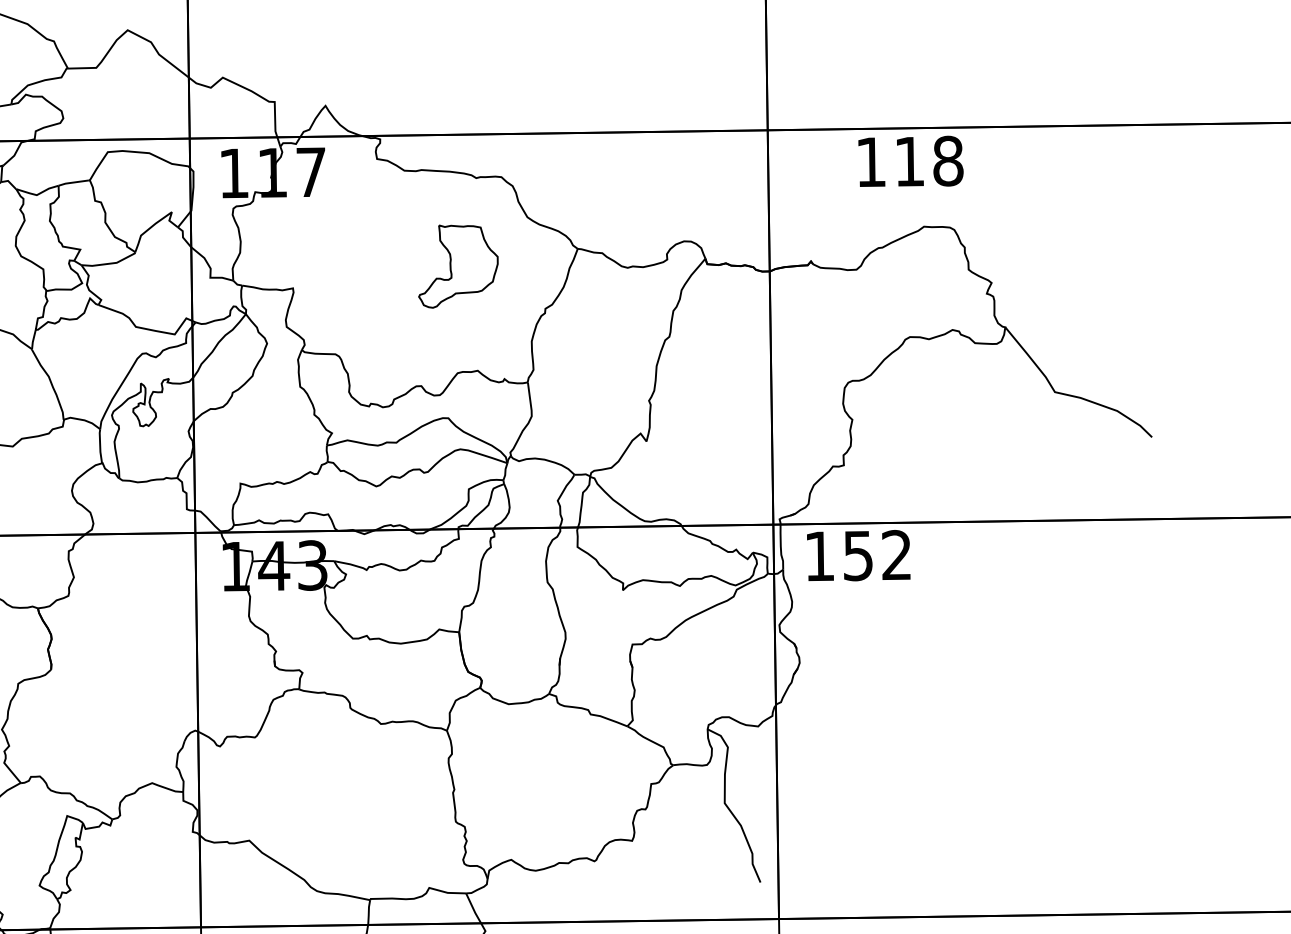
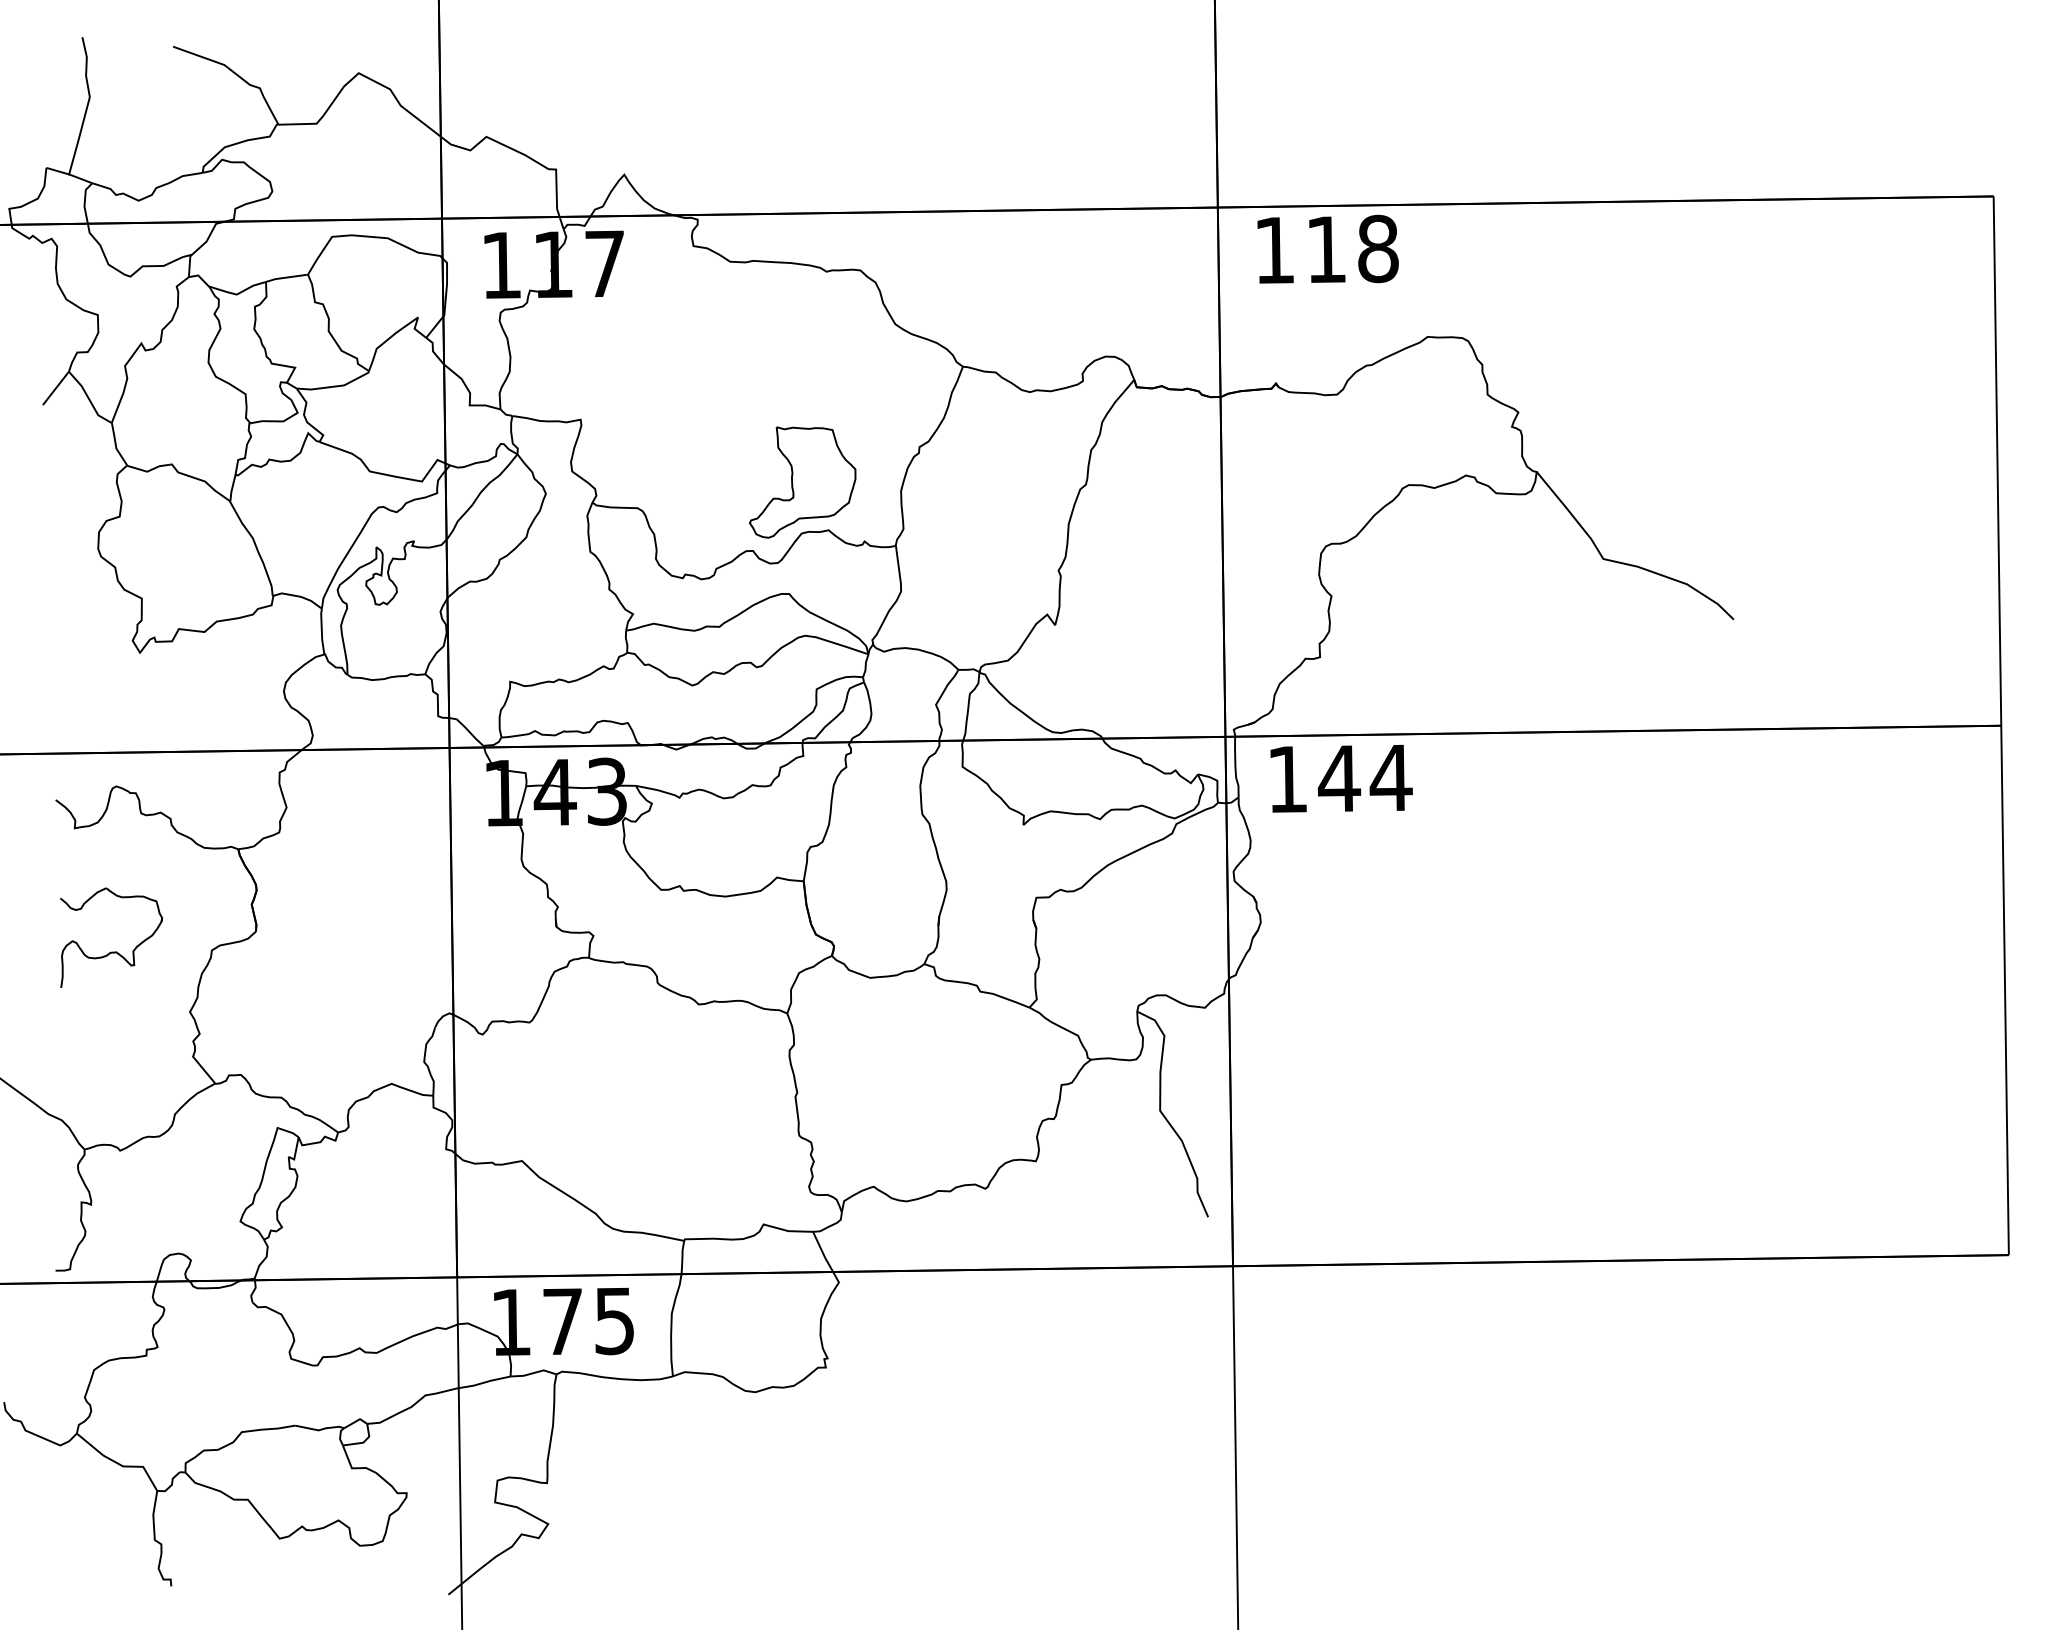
text: (910, 160) -> (1327, 248), moved
part: (458, 266) -> (802, 482), moved
text: (876, 554) -> (1364, 777), 152 -> 144

